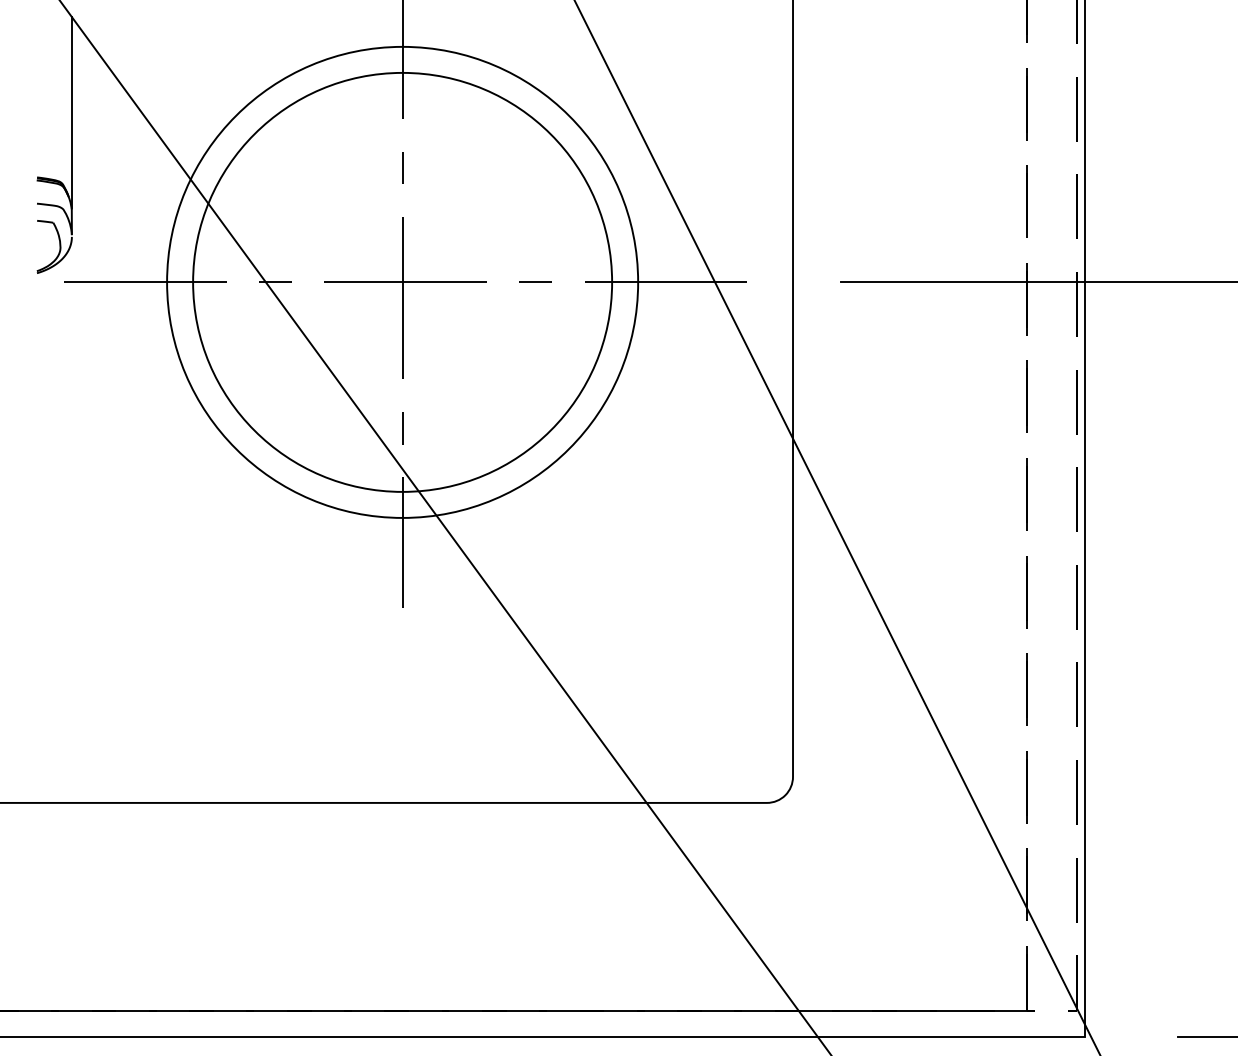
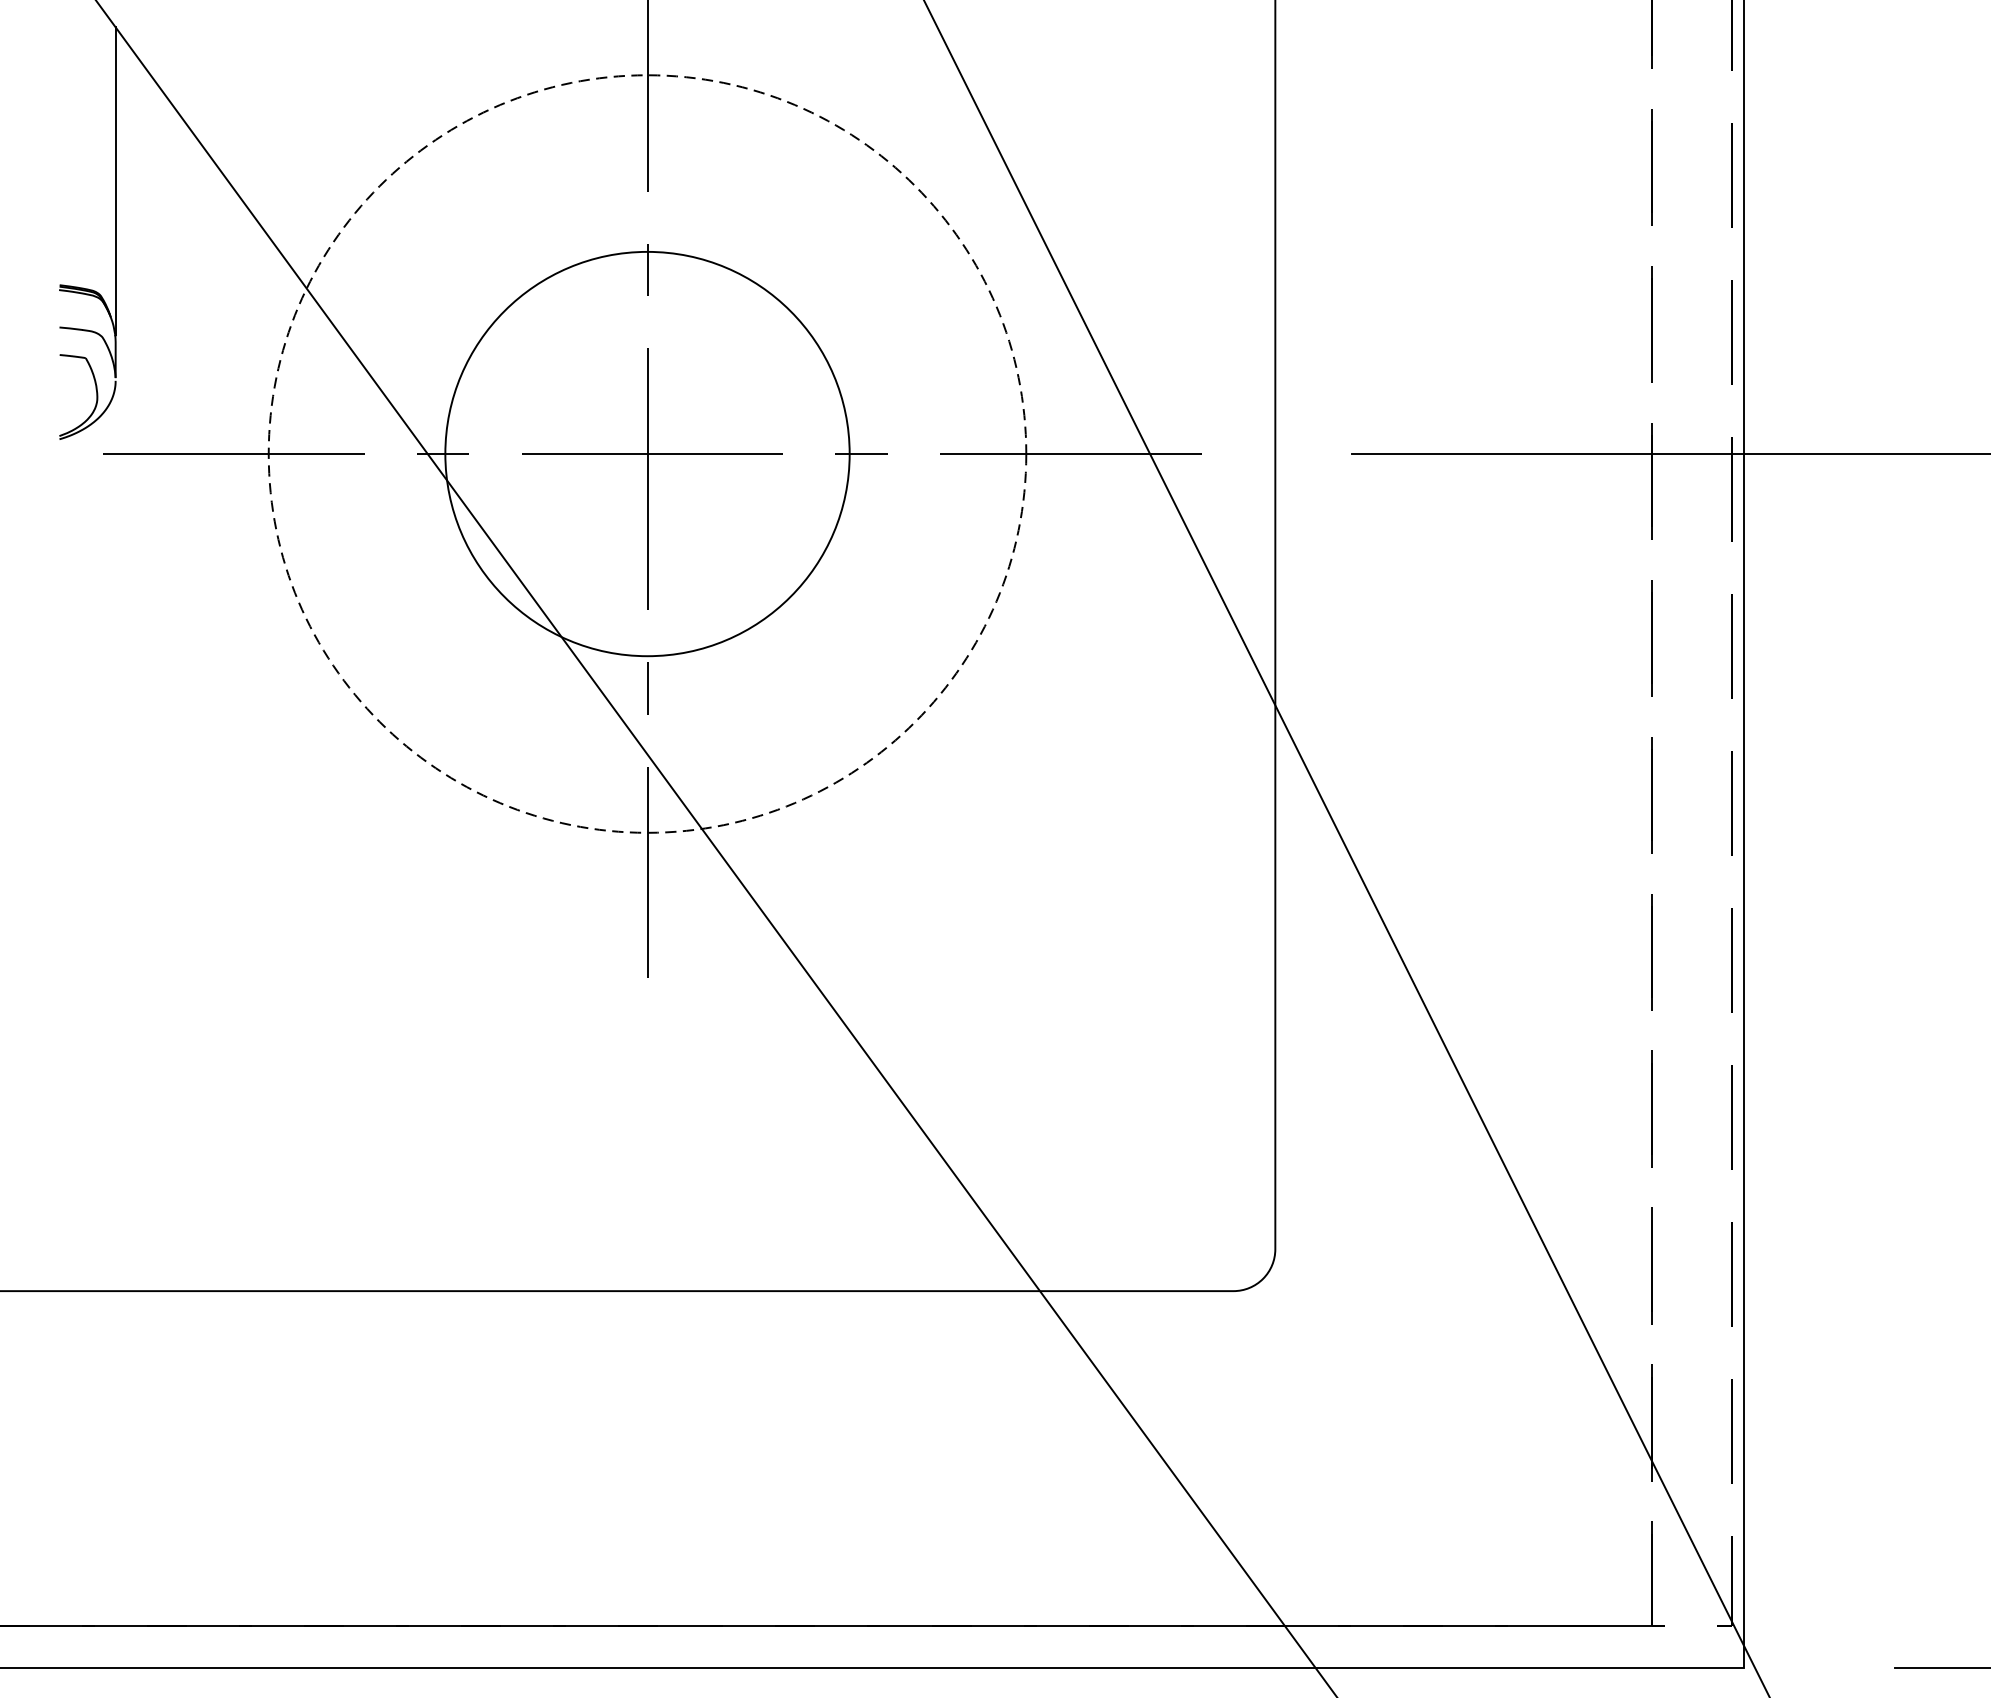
circle: (402, 281) -> (647, 452), size x0.6
circle: (402, 281) -> (647, 452), solid -> dashed

